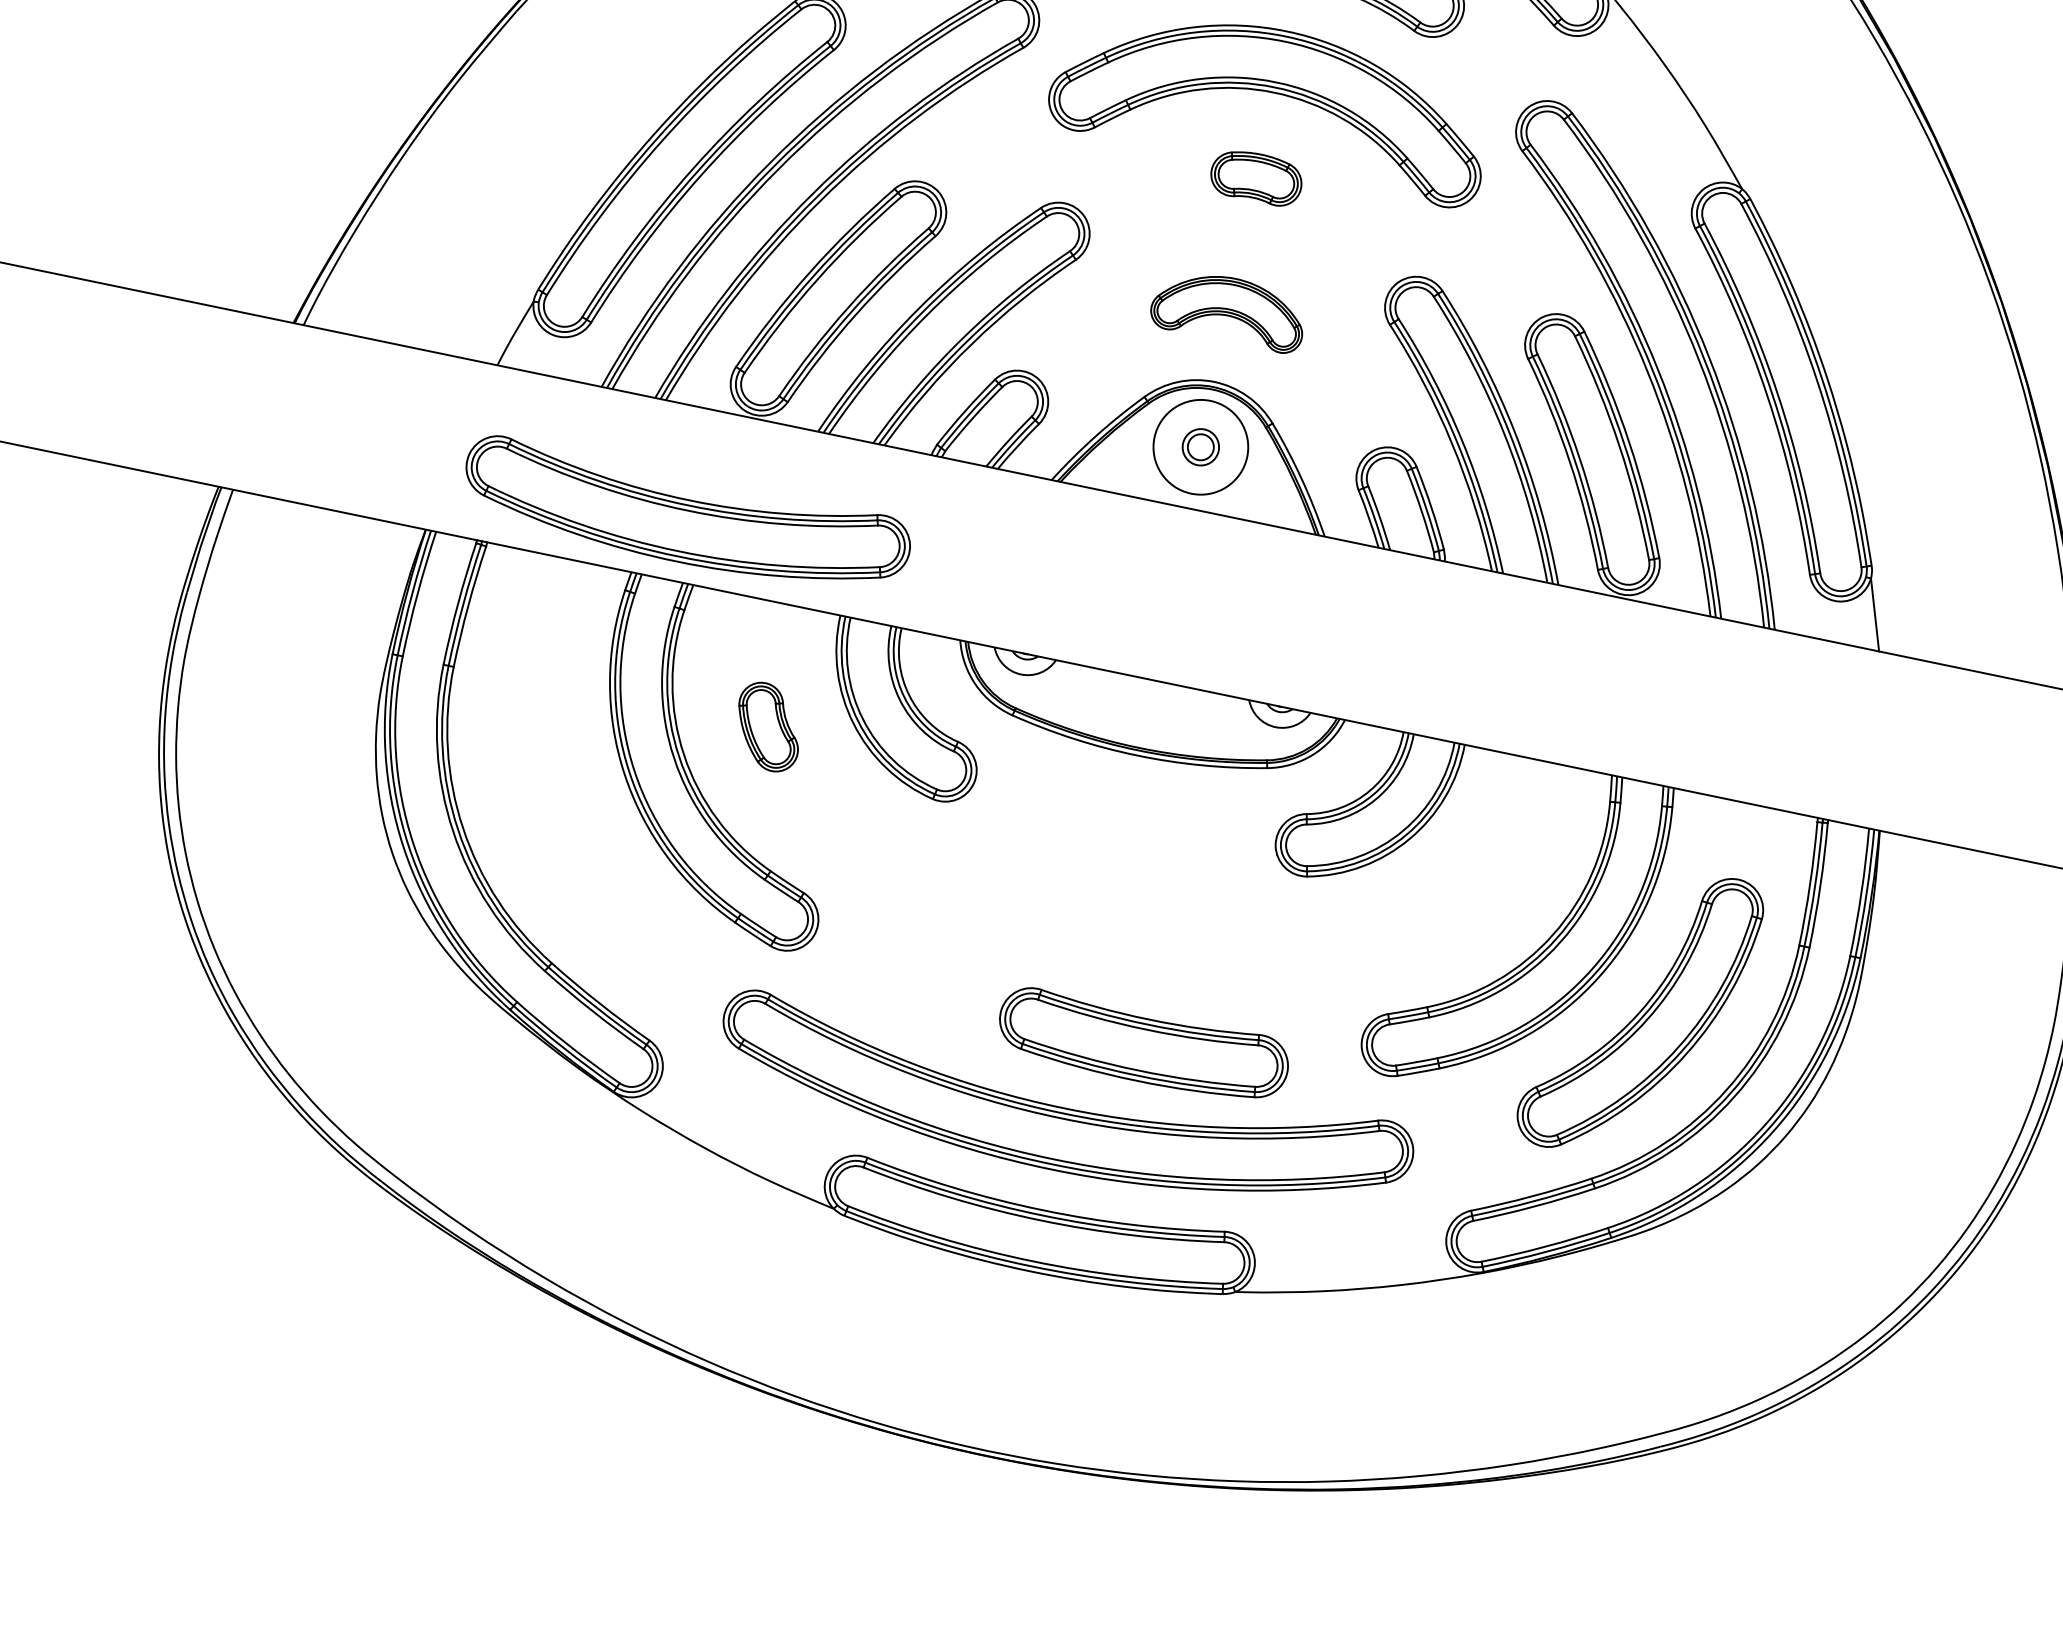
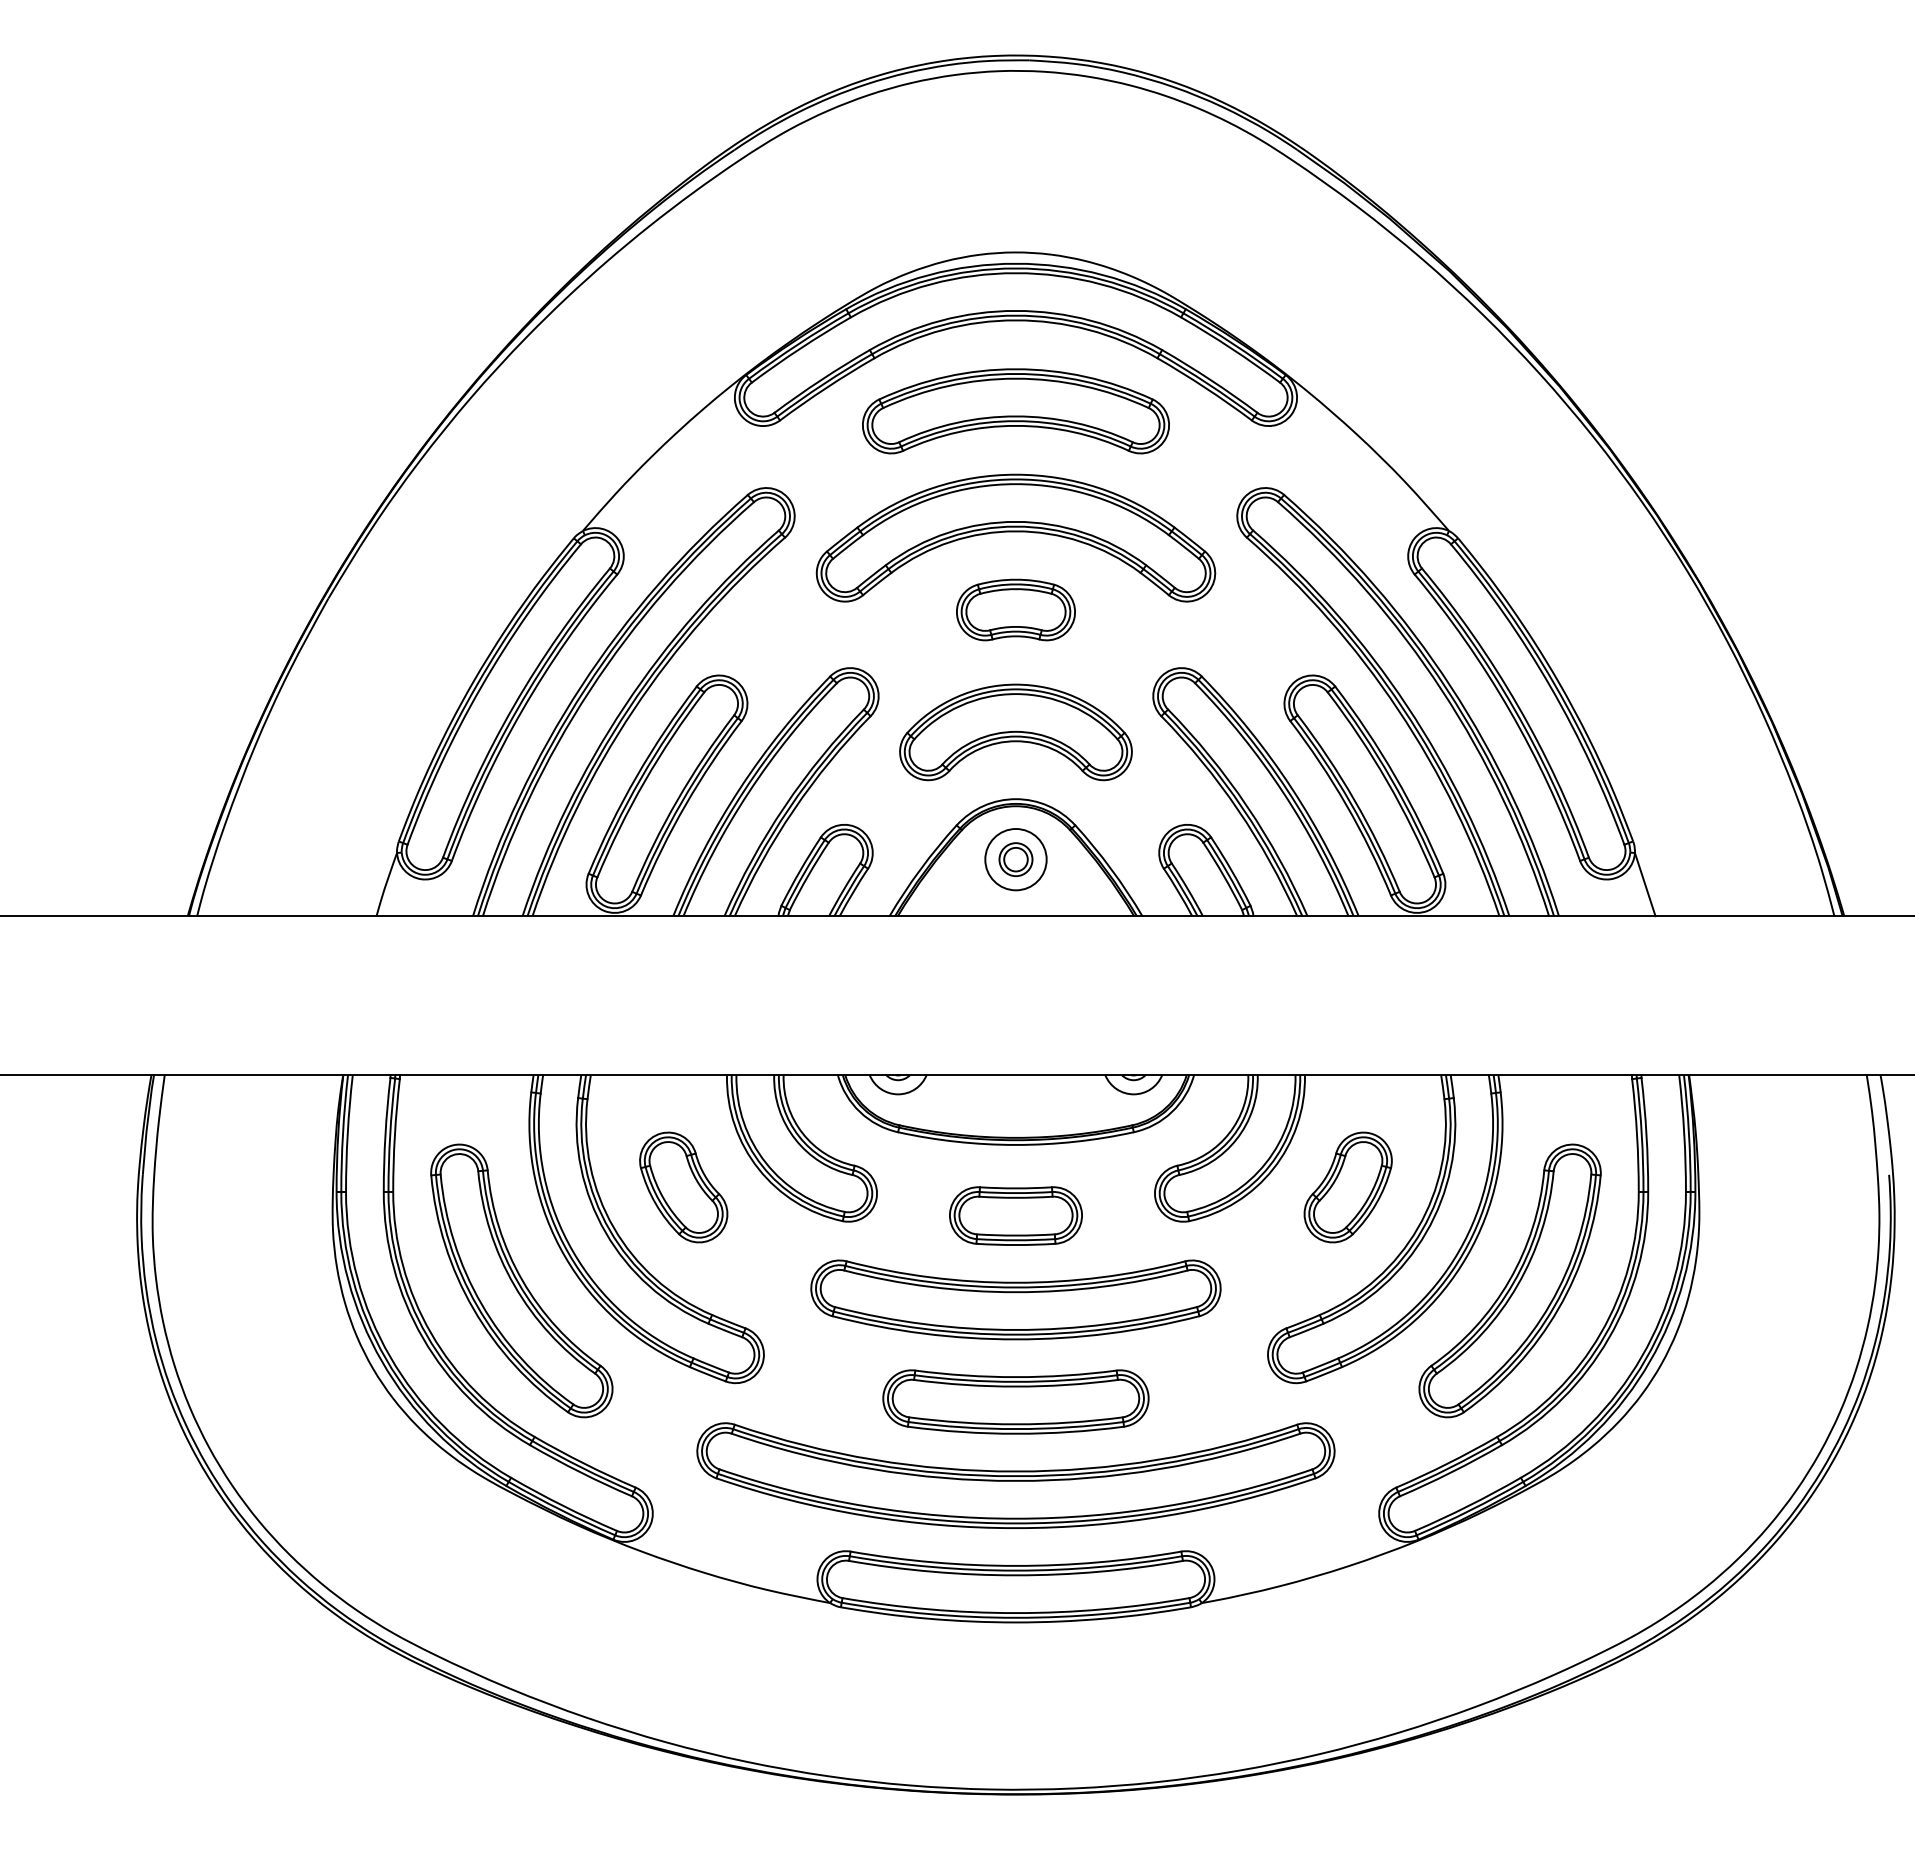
part: (1256, 176) -> (1015, 609), size x1.43
part: (1228, 309) -> (1015, 732), size x1.67
circle: (1200, 447) -> (1015, 859), size x0.71
part: (685, 518) -> (1015, 1299), moved
part: (768, 727) -> (683, 1187), size x1.43
part: (572, 791) -> (521, 1280), added
part: (1120, 831) -> (1015, 1215), added
part: (1485, 875) -> (1347, 1187), added
part: (1142, 1045) -> (1015, 1401), moved

